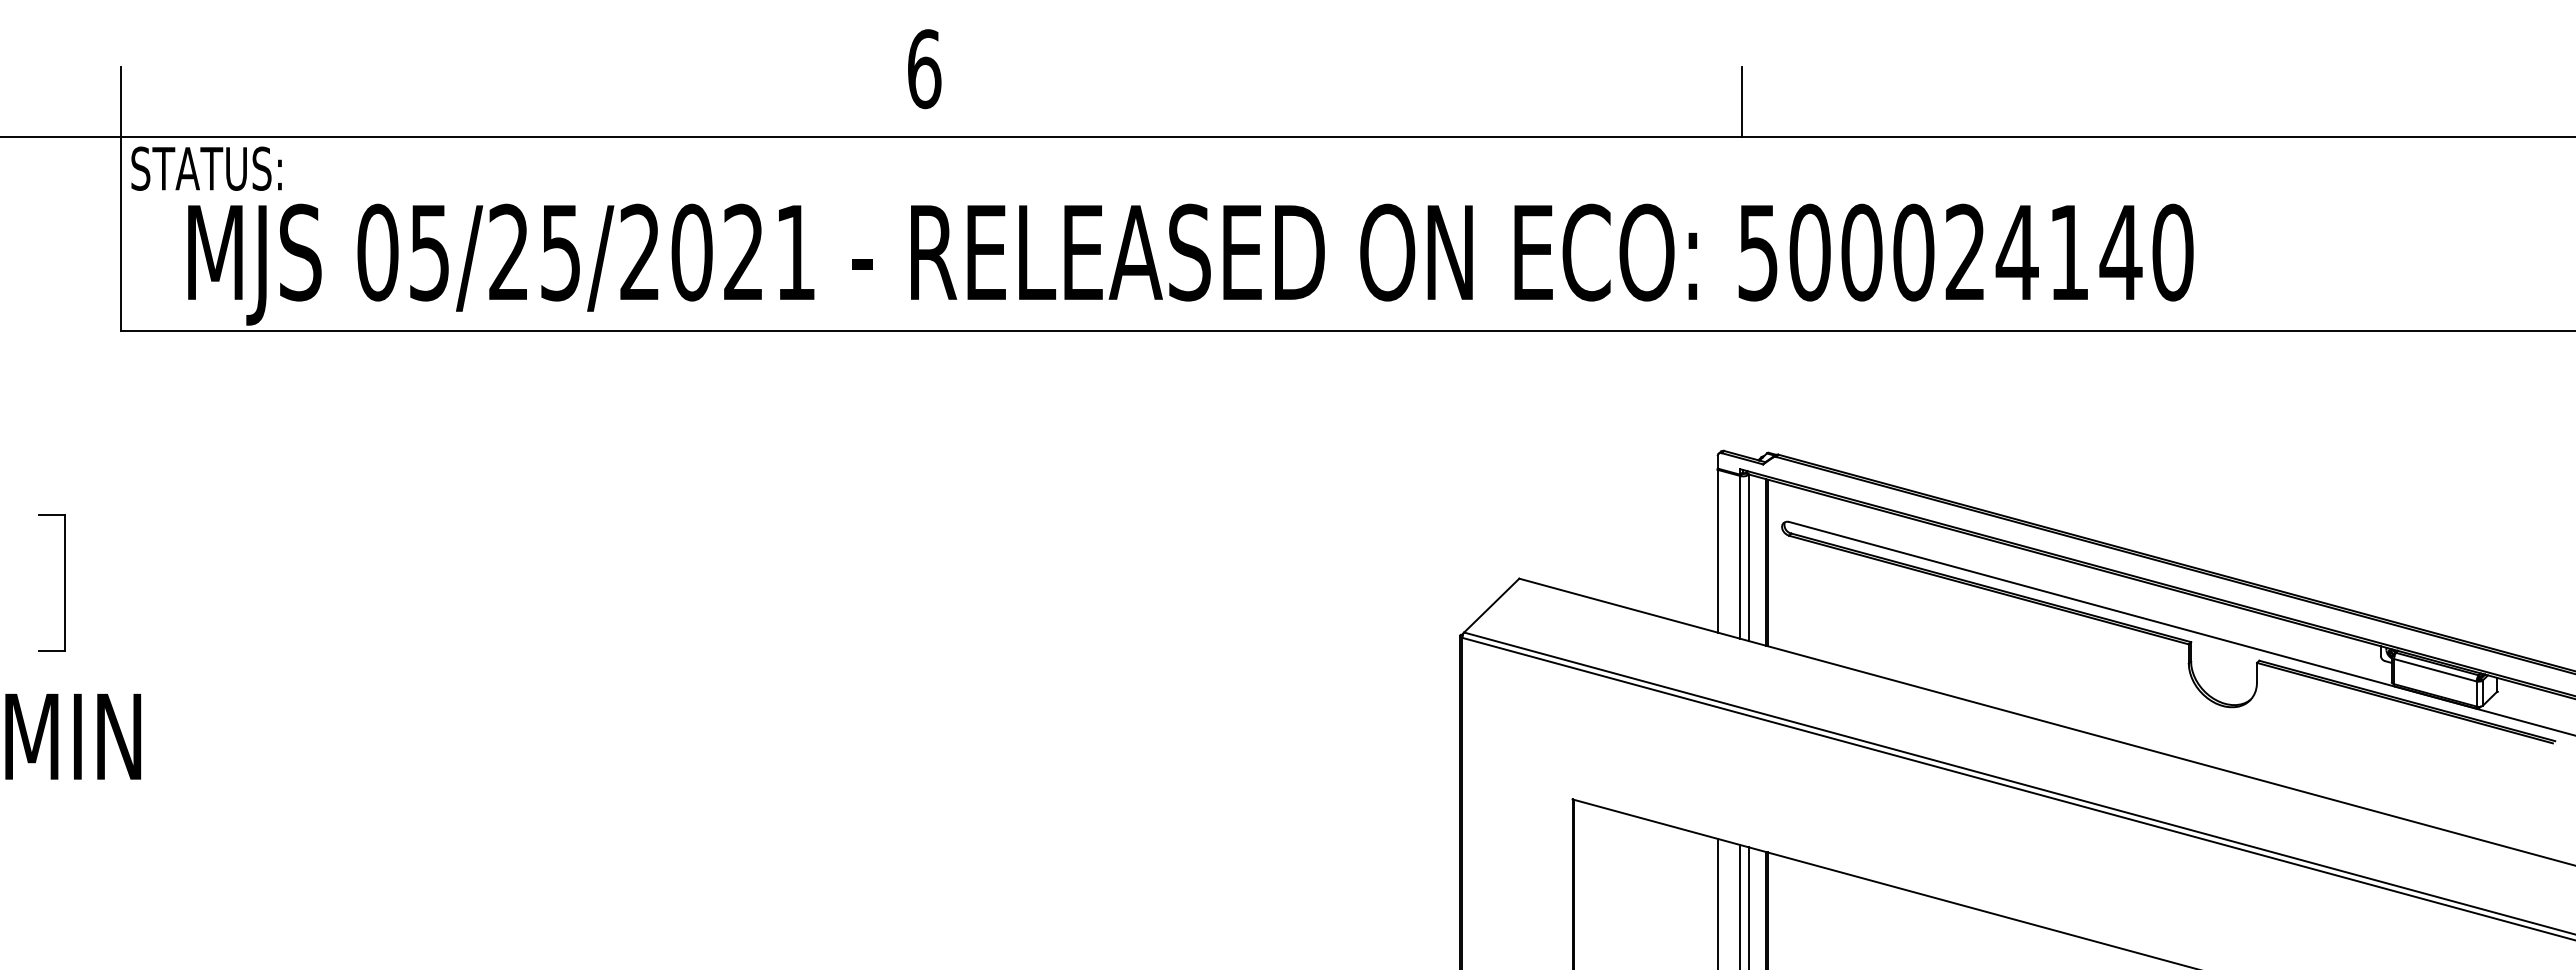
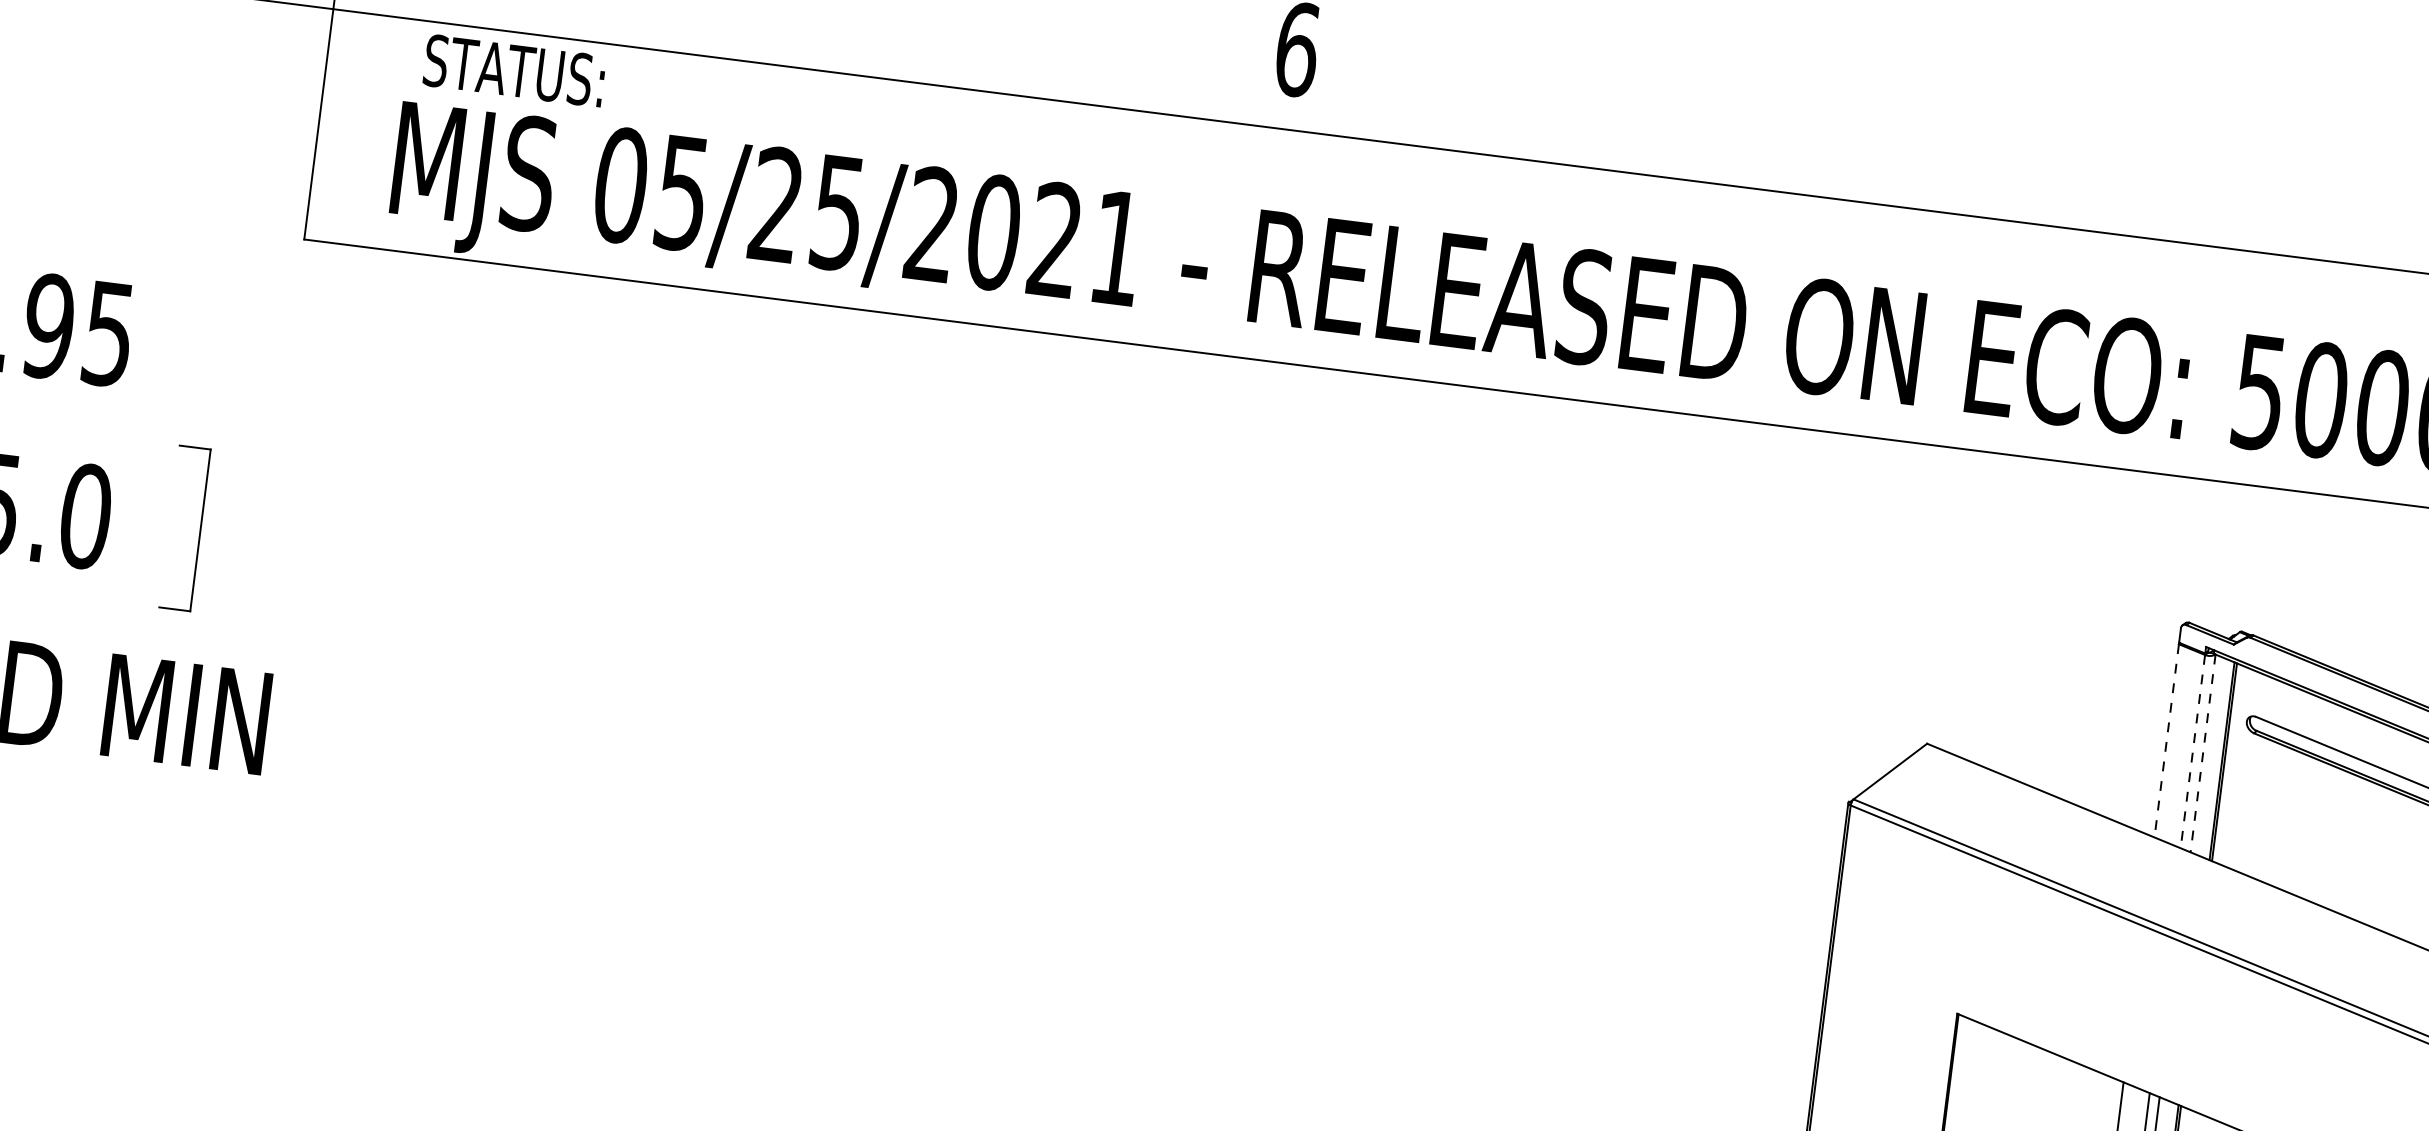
line: (1741, 101) -> (2262, 210), removed
text: (206, 168) -> (514, 70), moved
line: (1717, 551) -> (2166, 741), solid -> dashed
line: (1740, 557) -> (2192, 751), solid -> dashed
line: (1749, 558) -> (2203, 754), solid -> dashed

